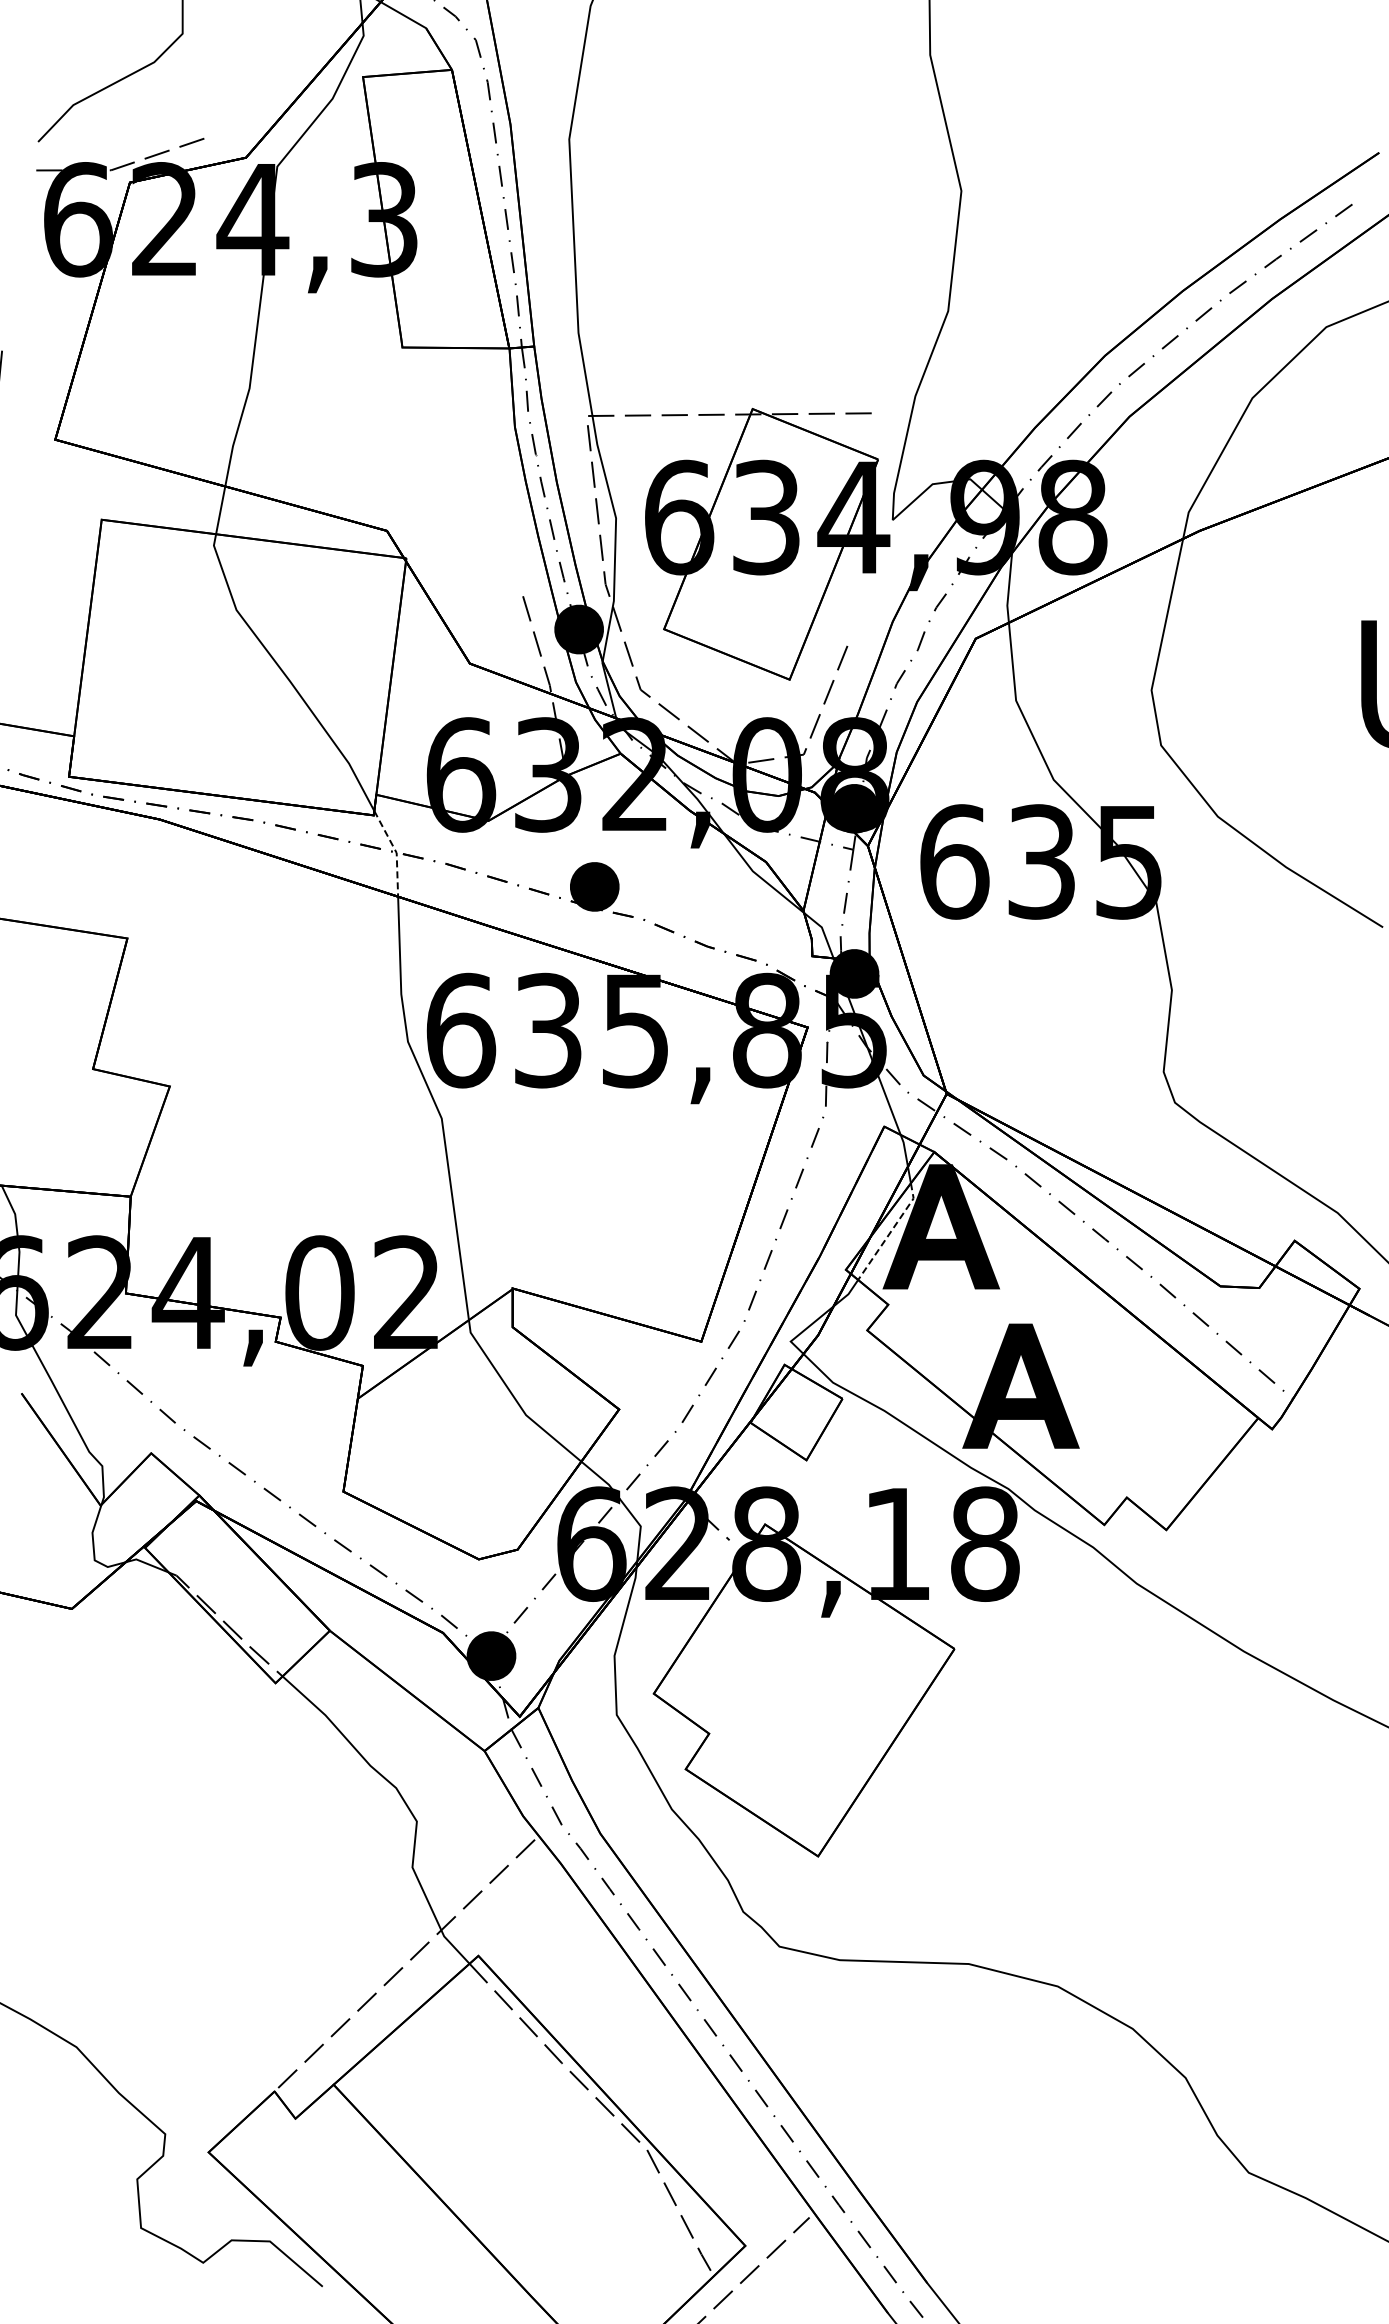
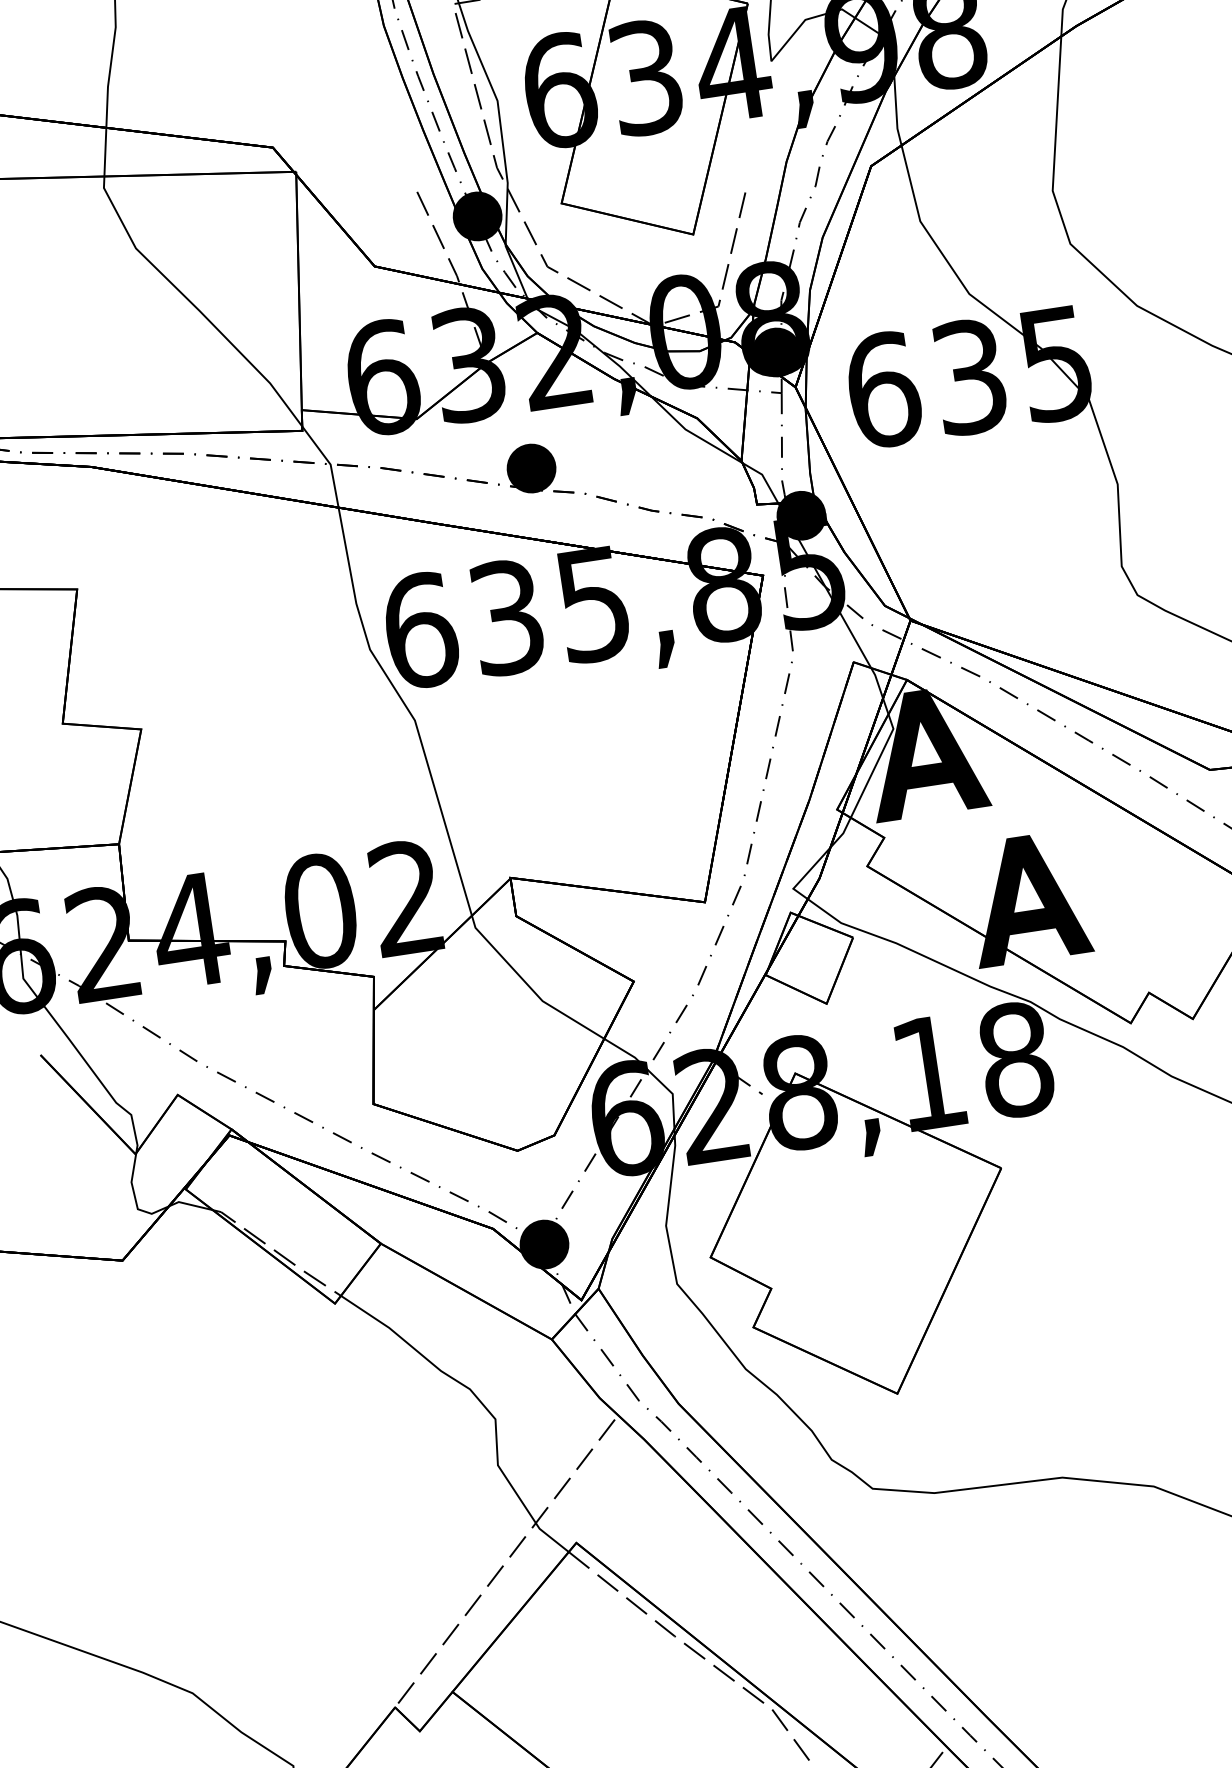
line: (396, 852) -> (330, 464), dashed -> solid
line: (890, 1232) -> (875, 766), dashed -> solid

